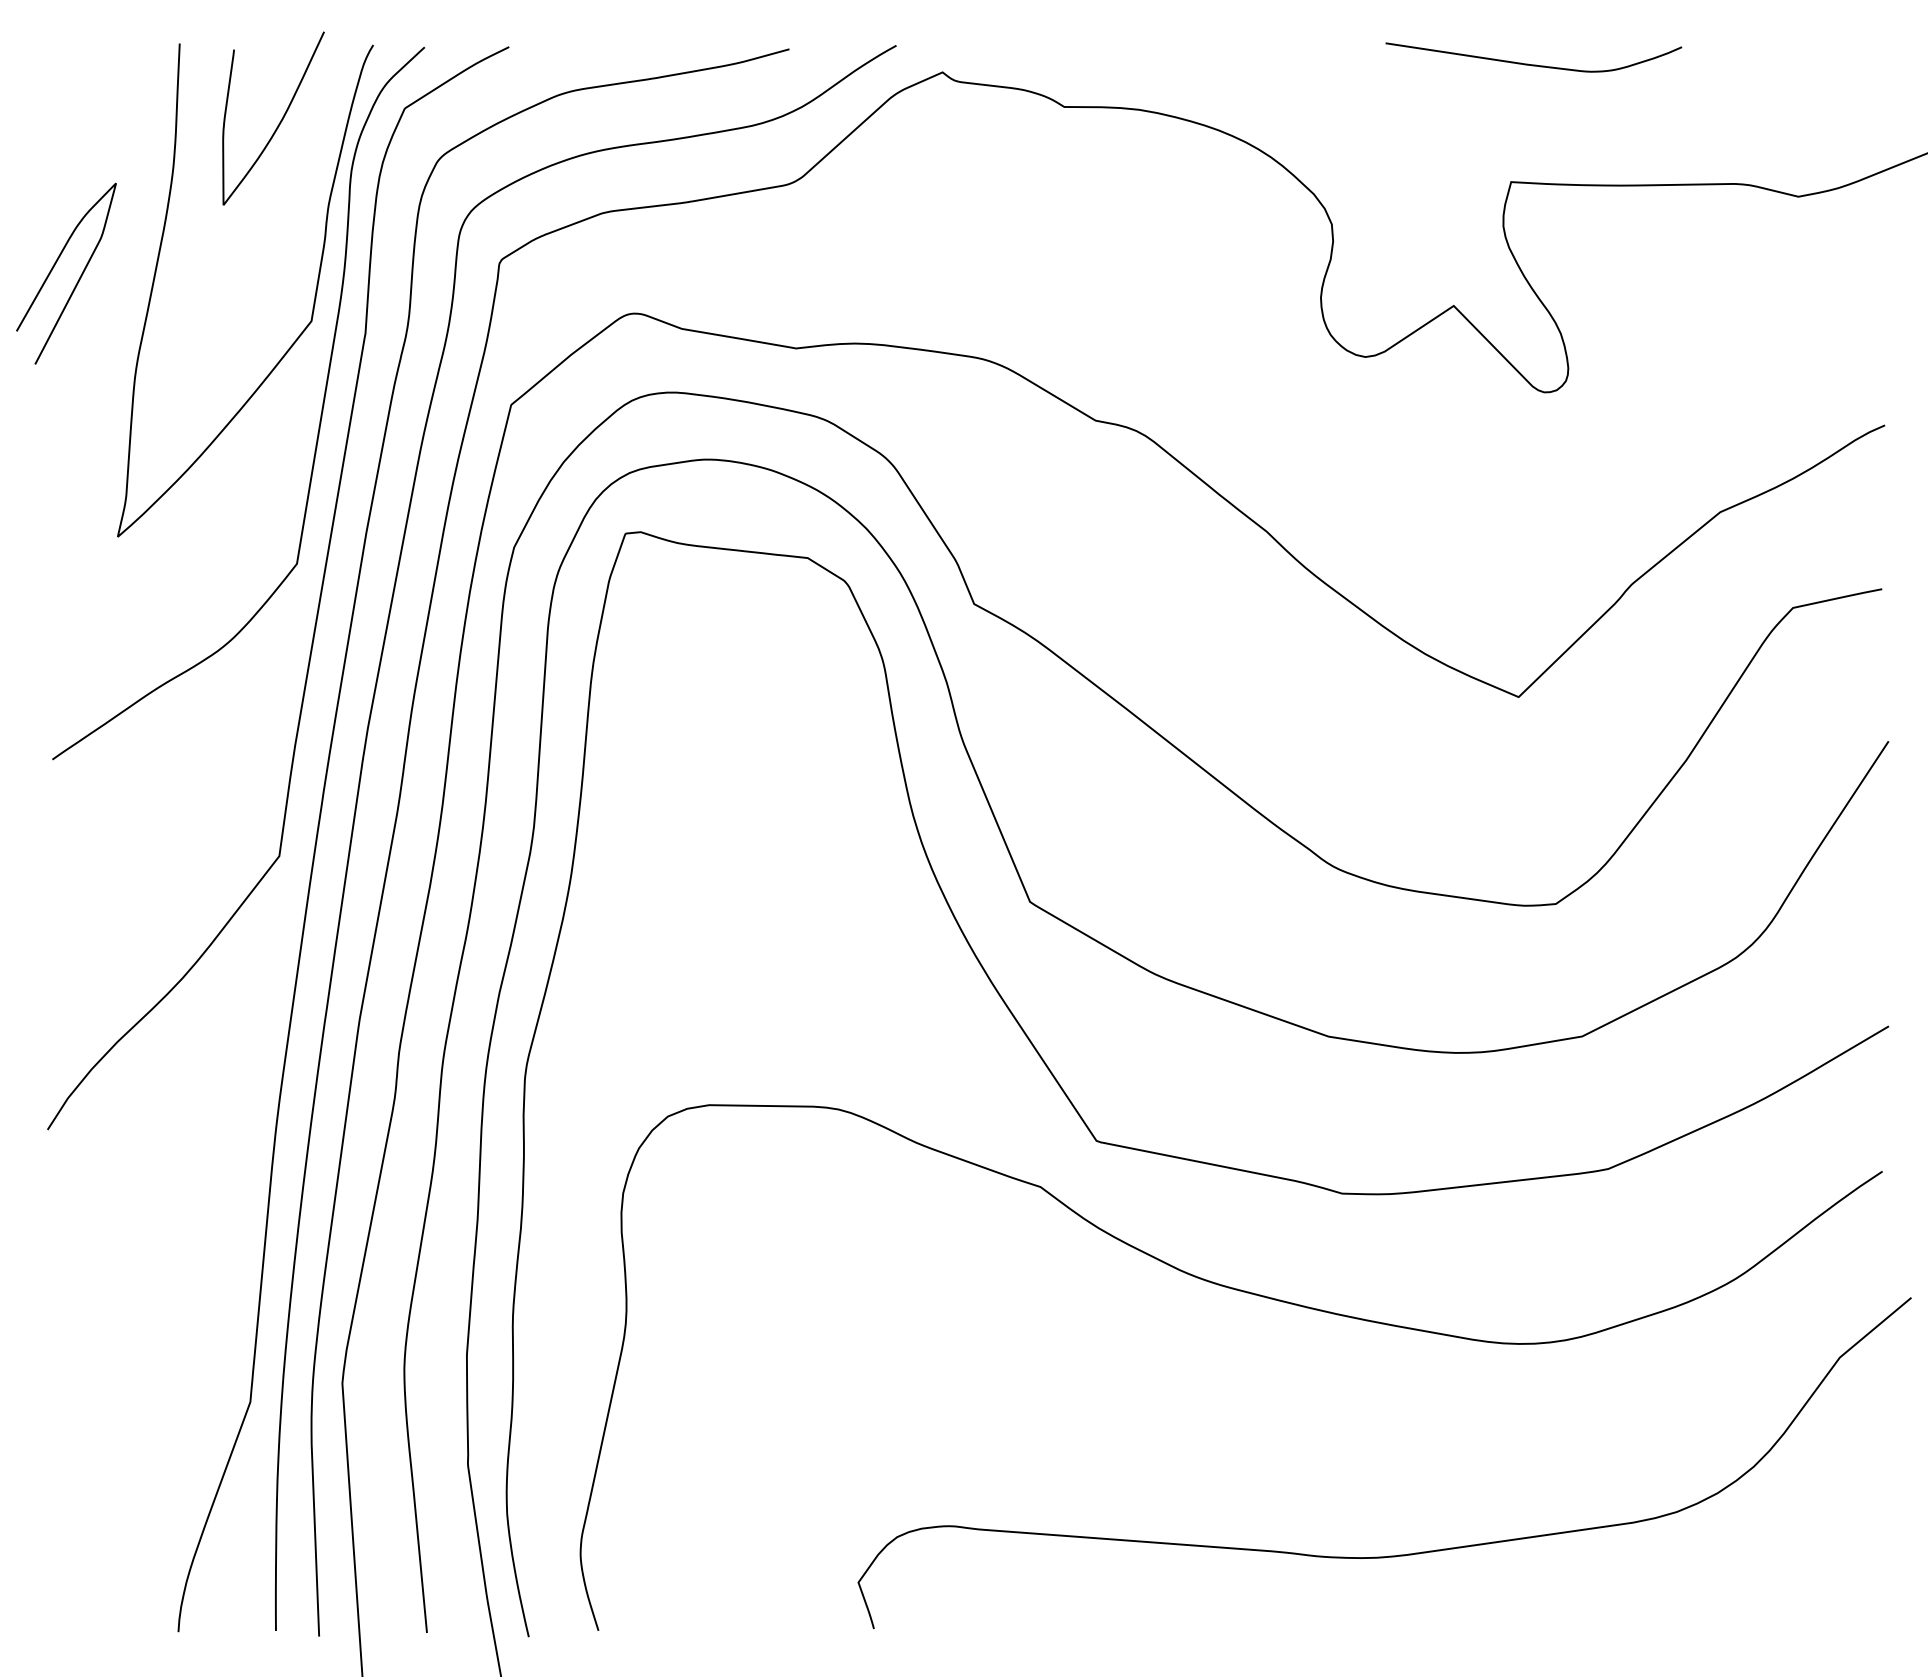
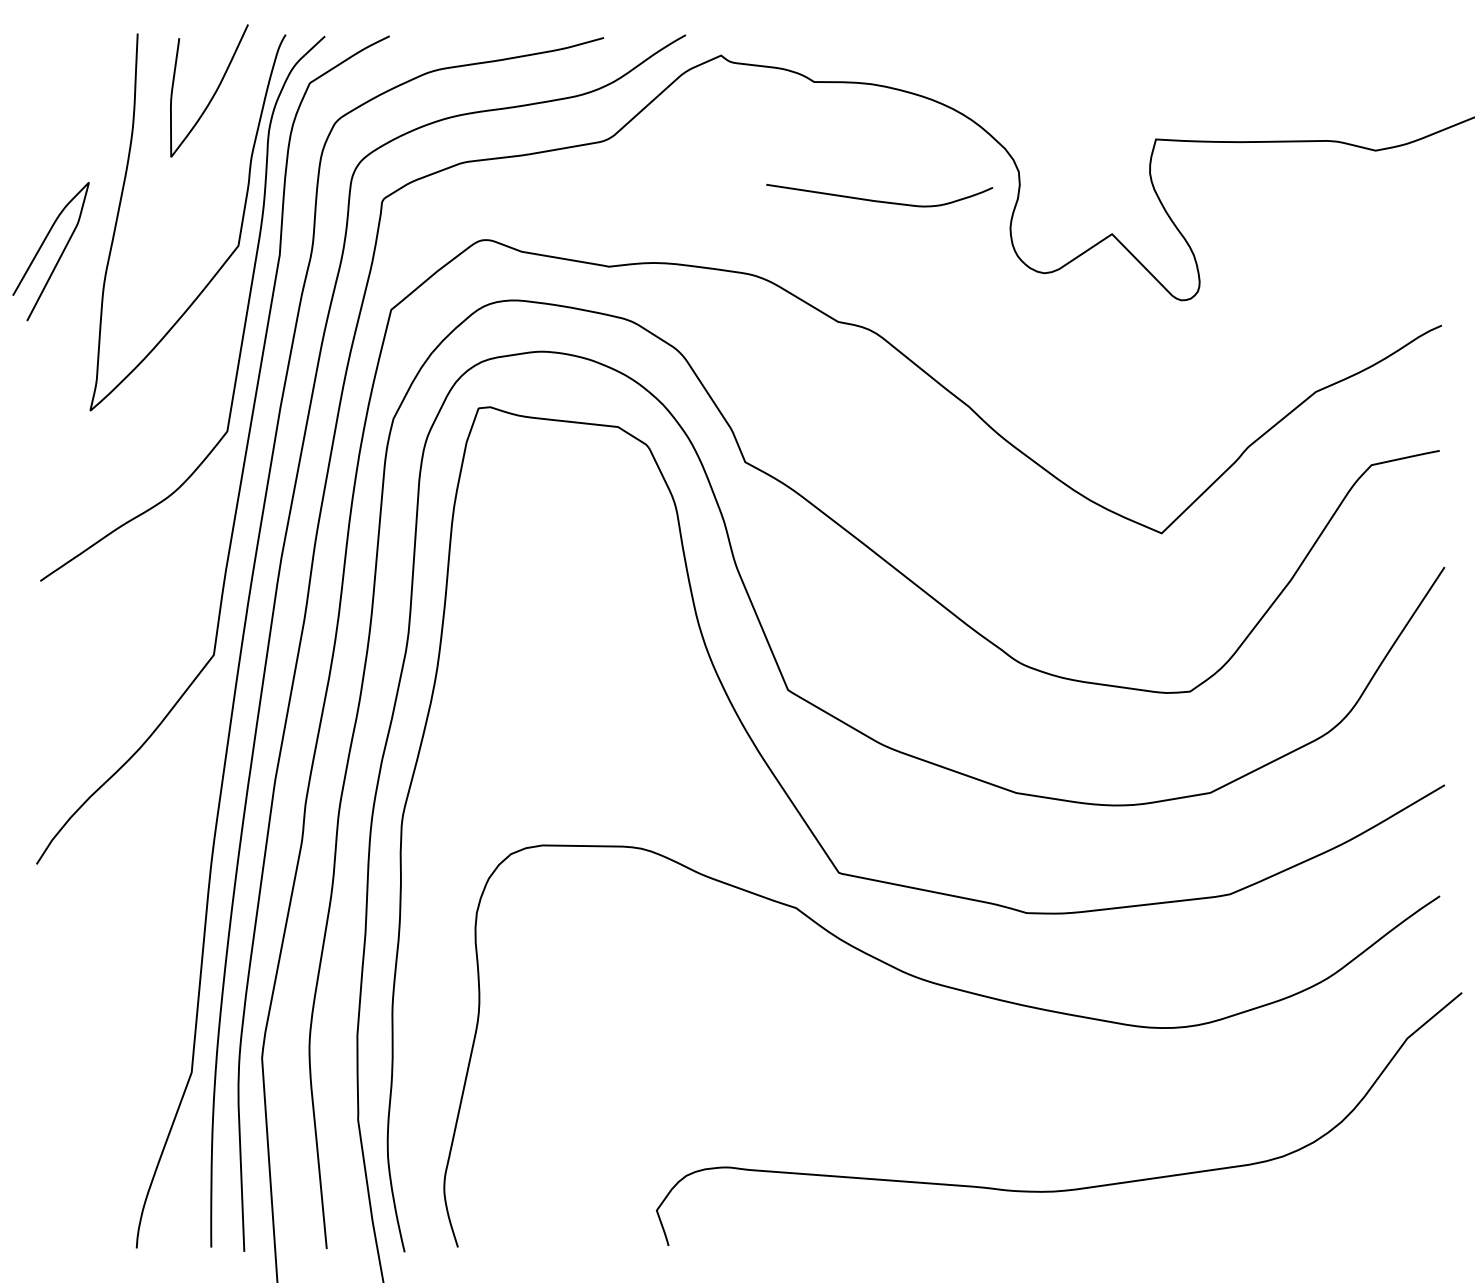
curve: (1533, 64) -> (879, 200), moved
curve: (54, 267) -> (41, 246), moved

